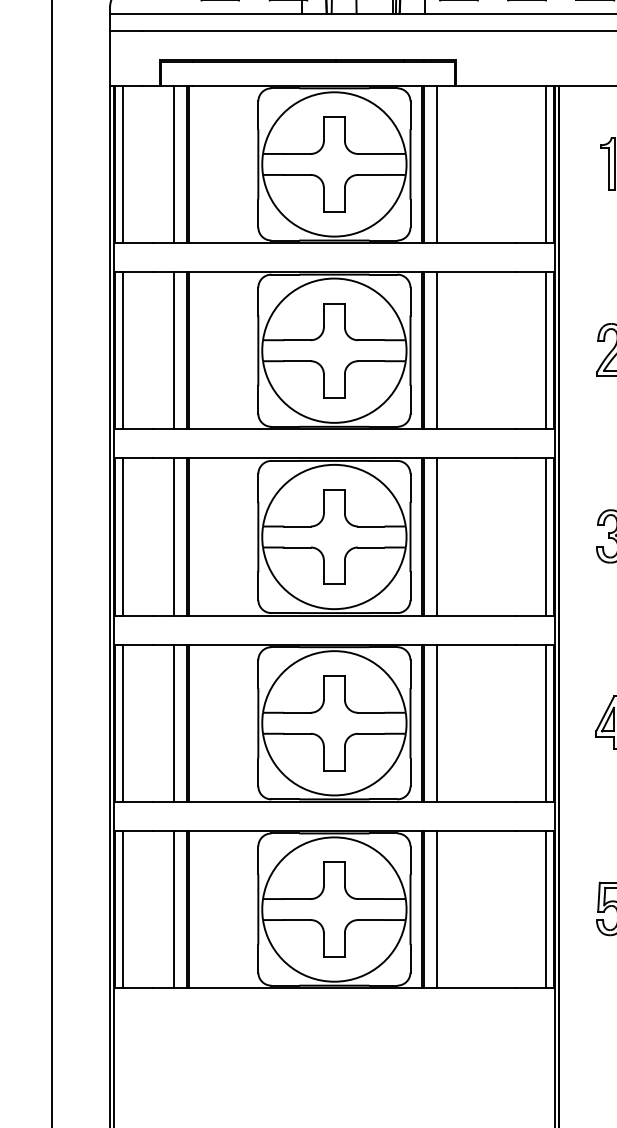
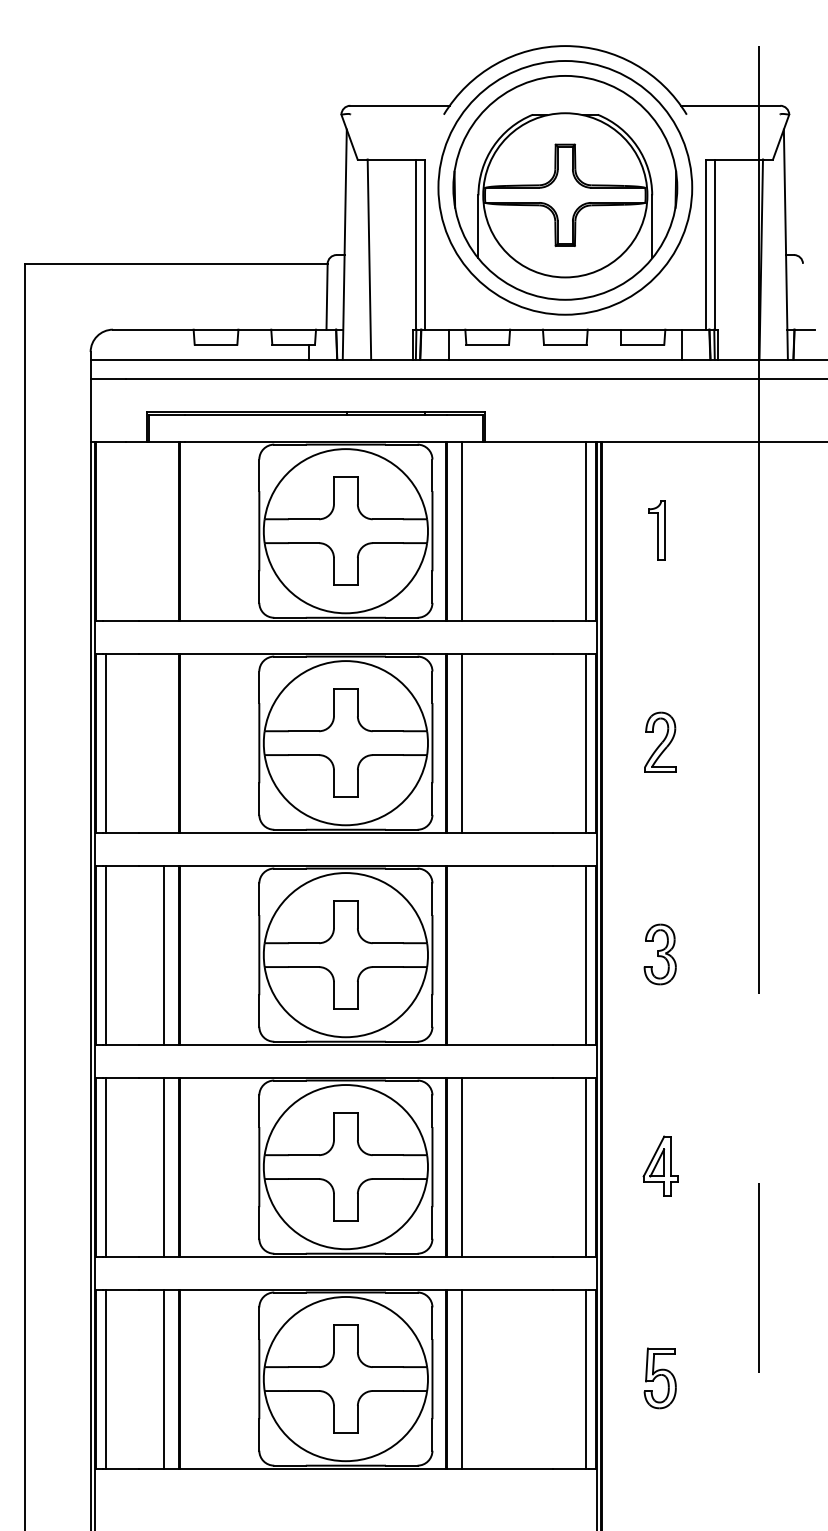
line: (123, 163) -> (105, 530), removed
line: (174, 163) -> (163, 530), removed
line: (174, 350) -> (163, 742), removed
line: (436, 536) -> (462, 954), removed

